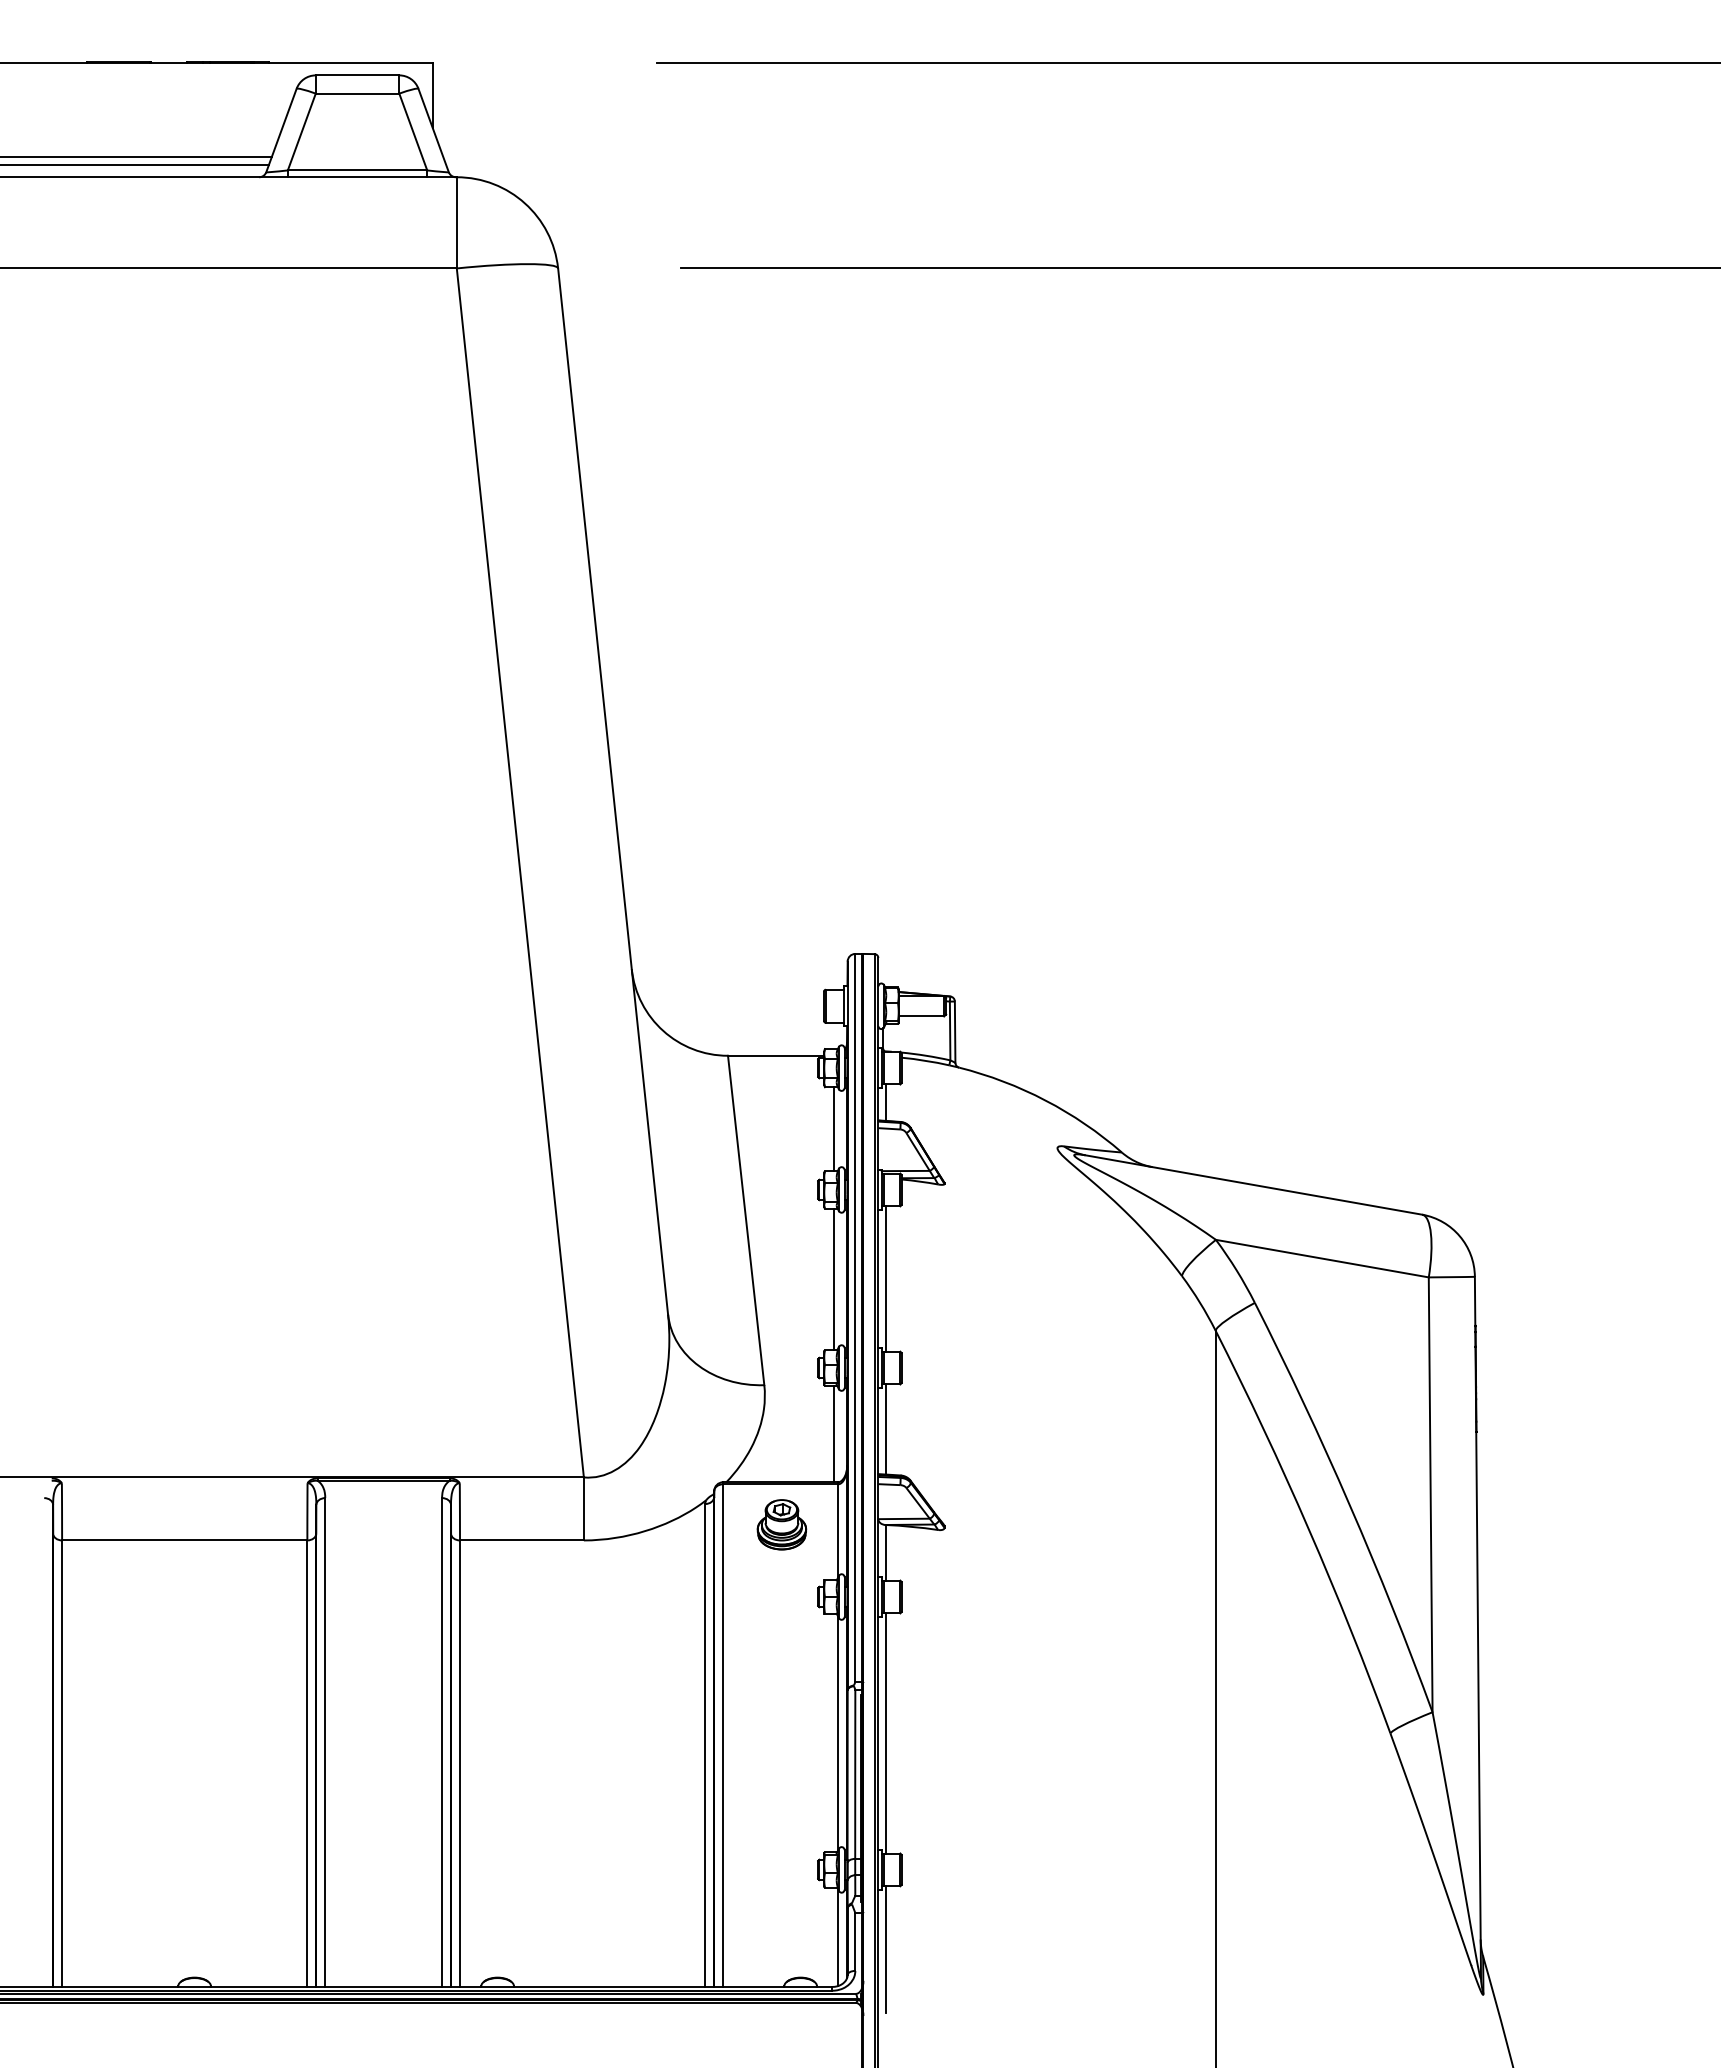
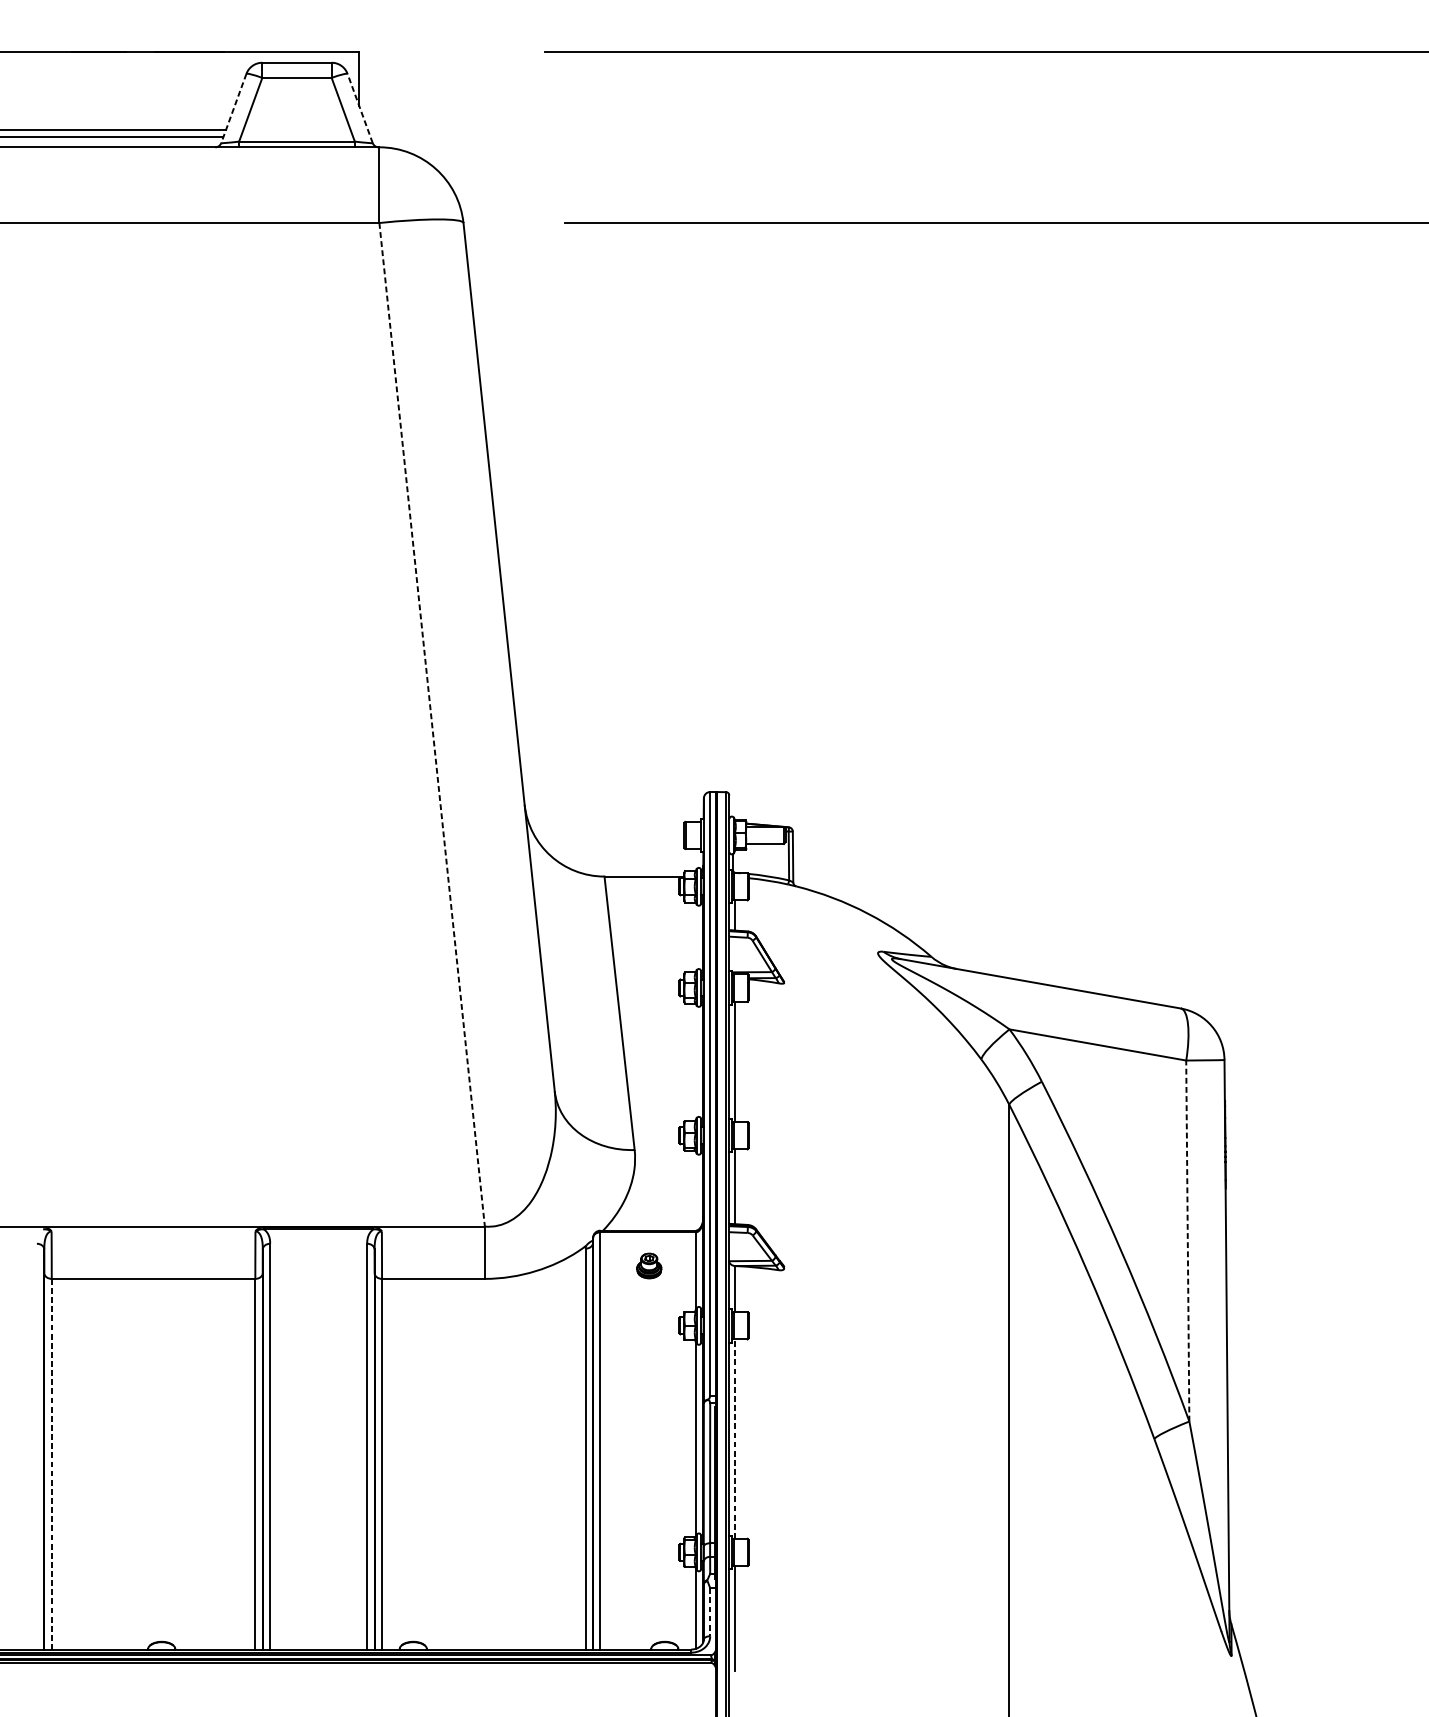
line: (433, 130) -> (360, 108), solid -> dashed
line: (281, 131) -> (233, 109), solid -> dashed
line: (520, 872) -> (432, 724), solid -> dashed
line: (834, 1129) -> (692, 937), removed
line: (834, 1279) -> (692, 1062), removed
line: (834, 1434) -> (692, 1190), removed
line: (1430, 1494) -> (1187, 1240), solid -> dashed
part: (781, 1524) -> (648, 1265), size x0.6
line: (885, 1732) -> (735, 1438), solid -> dashed
line: (62, 1764) -> (52, 1464), solid -> dashed
line: (855, 1942) -> (710, 1612), solid -> dashed

